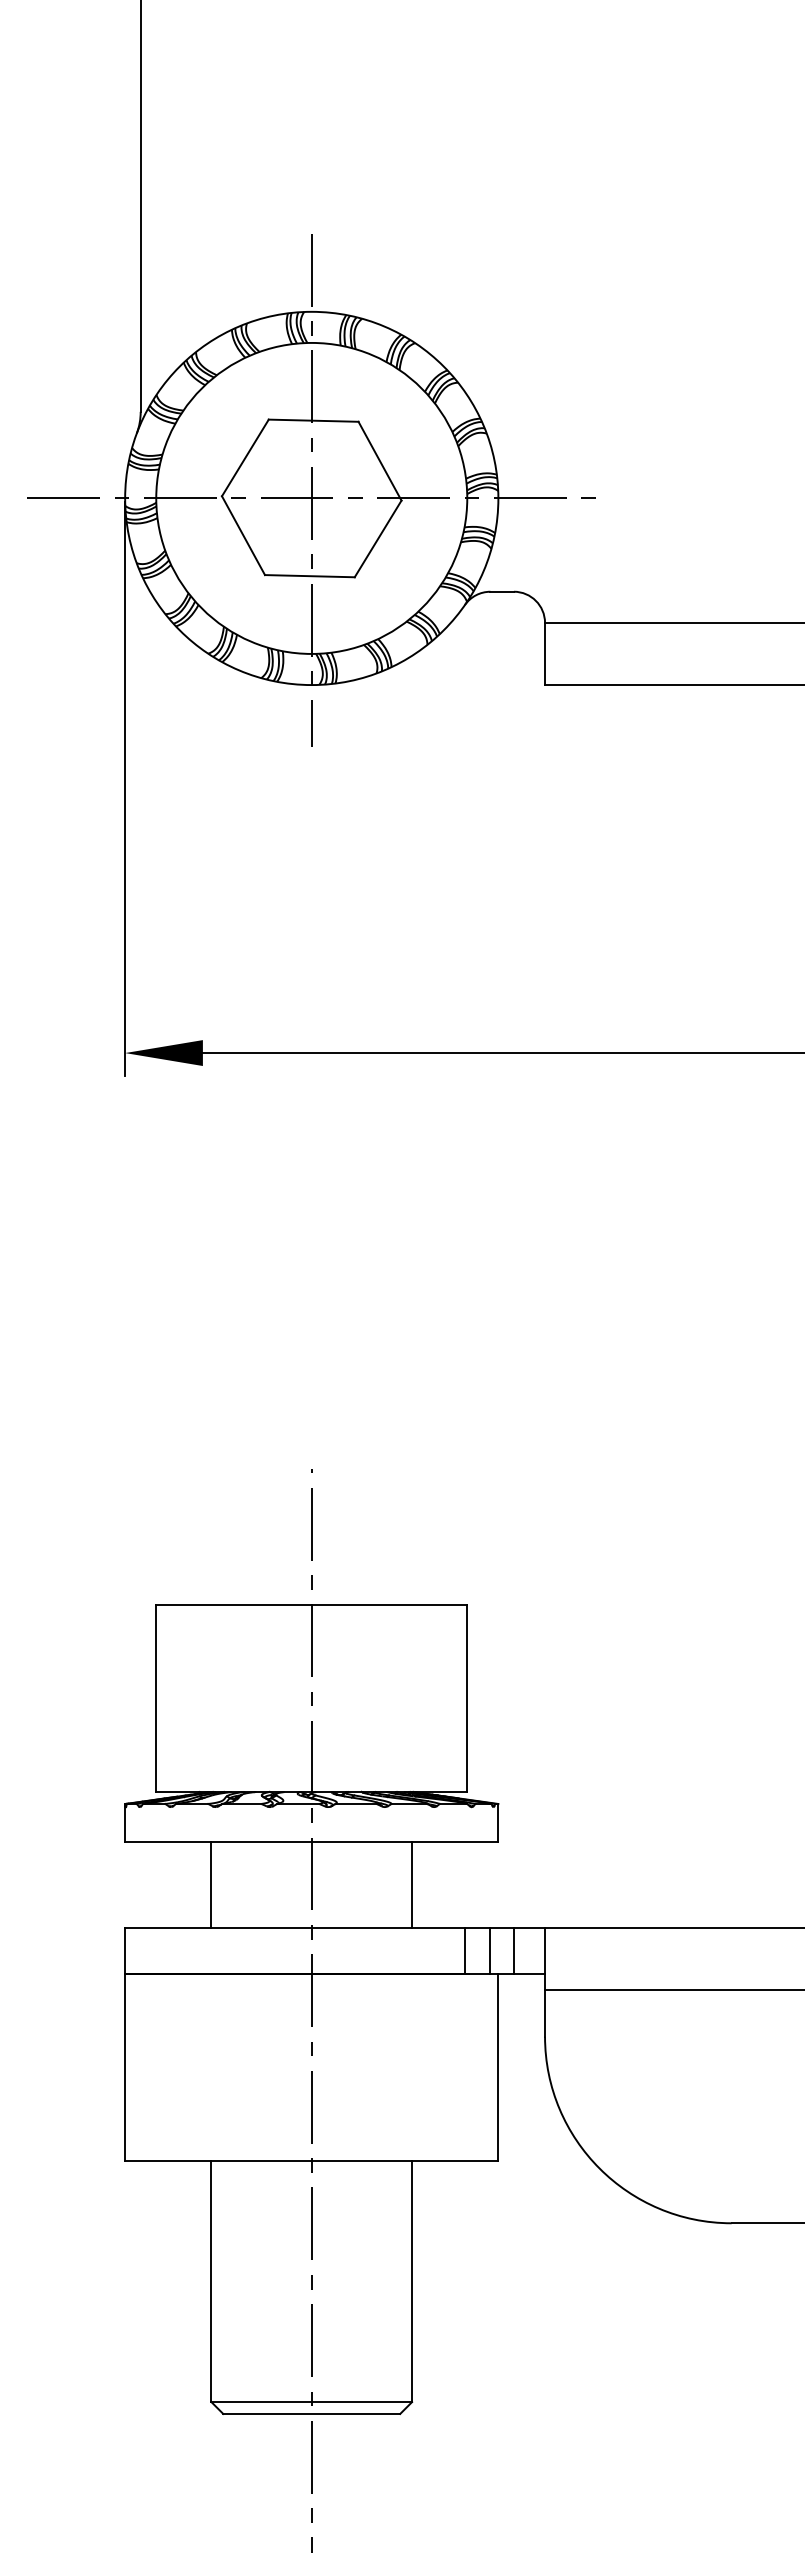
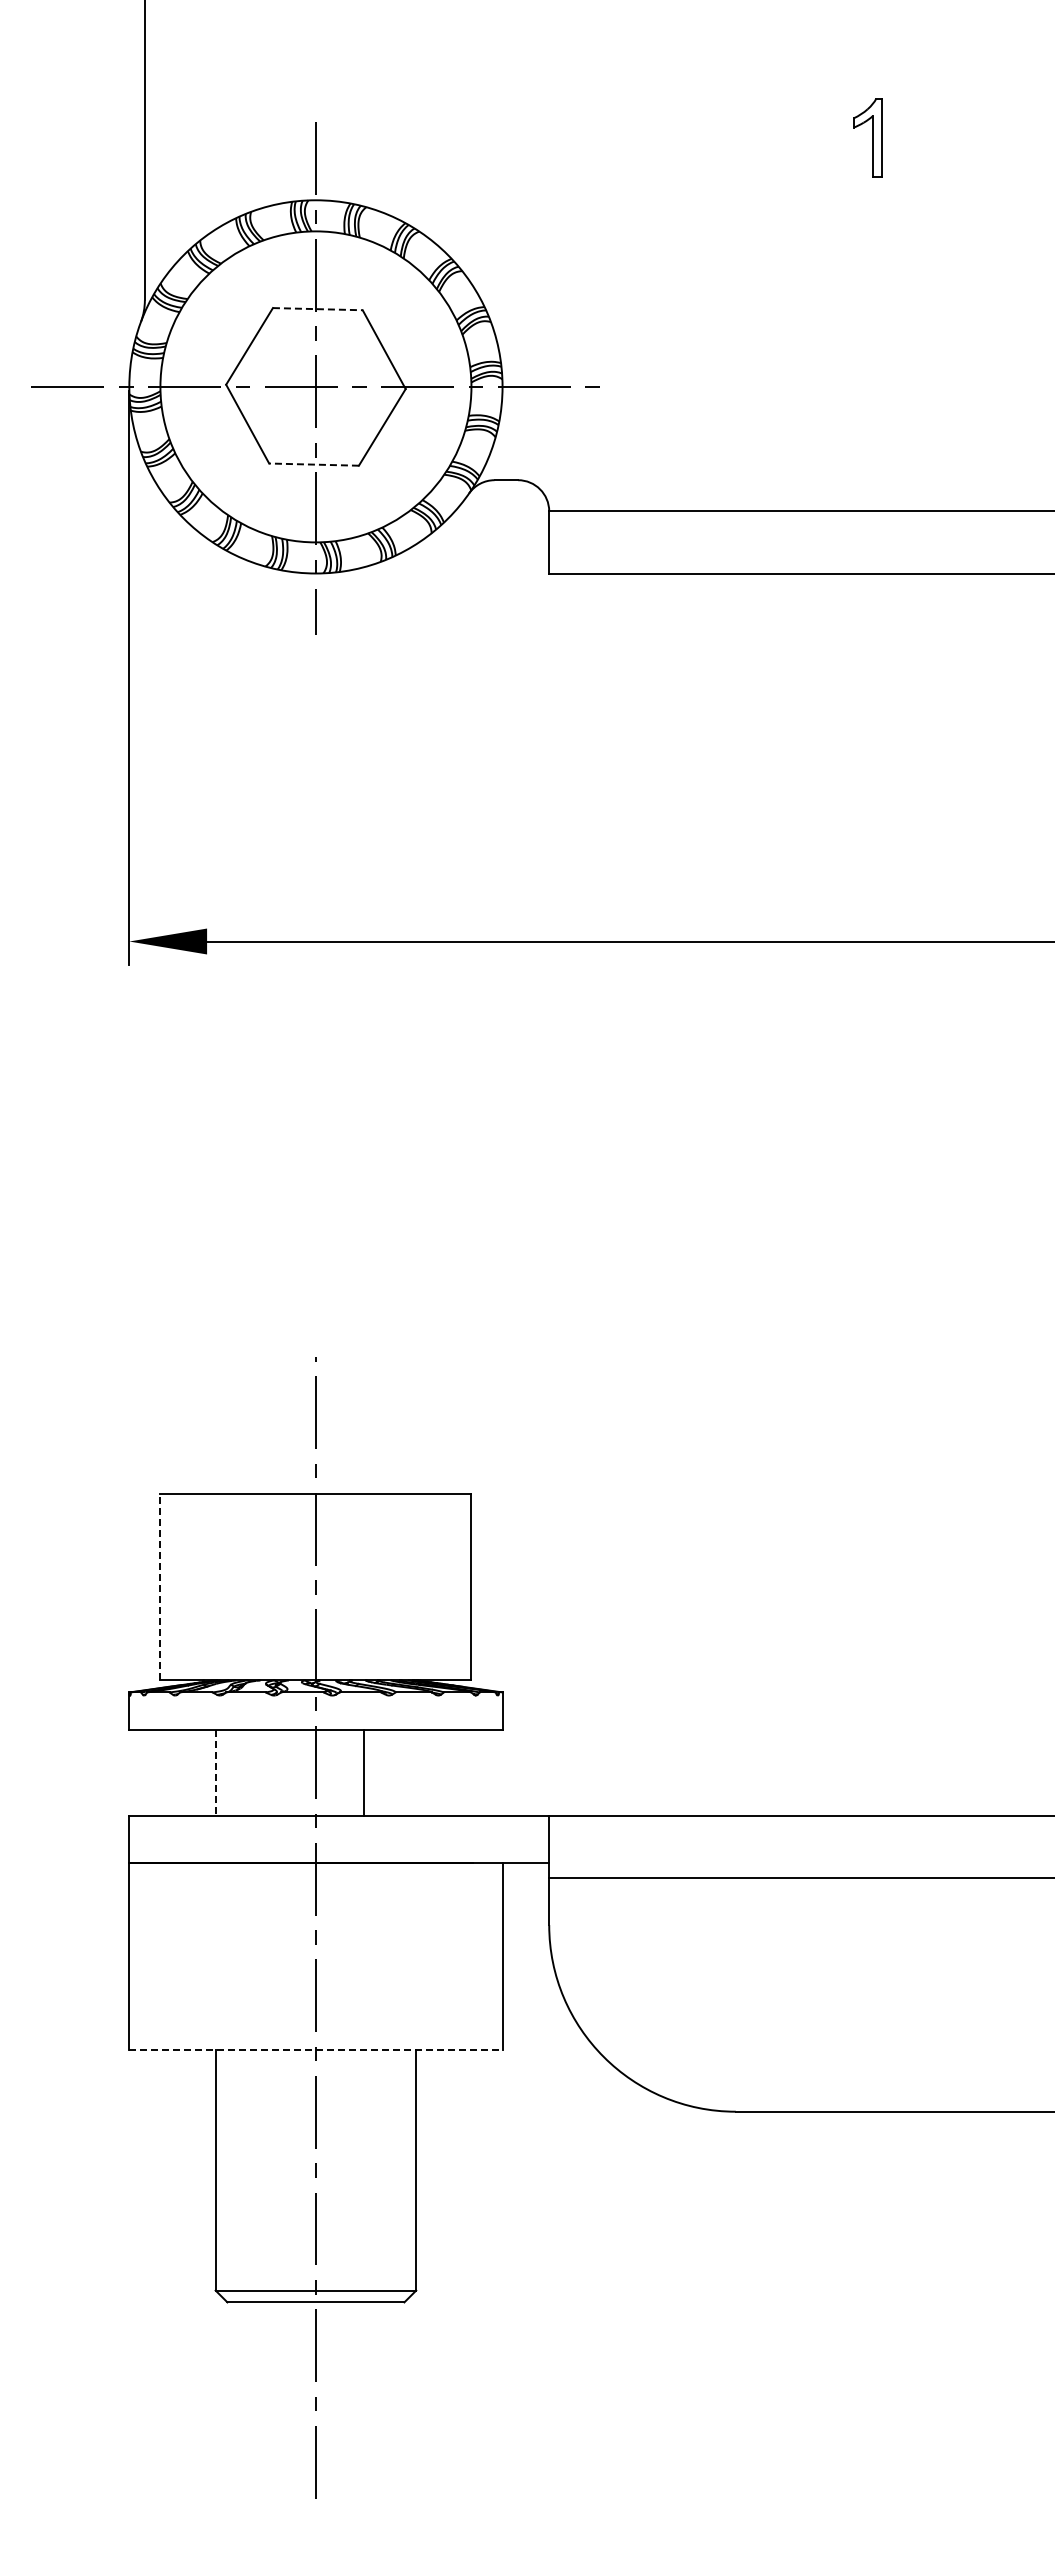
line: (313, 421) -> (317, 309), solid -> dashed
line: (310, 576) -> (314, 464), solid -> dashed
line: (156, 1698) -> (160, 1586), solid -> dashed
line: (211, 1885) -> (215, 1773), solid -> dashed
line: (412, 1885) -> (364, 1773), moved
line: (465, 1951) -> (469, 1839), removed
line: (490, 1951) -> (494, 1839), removed
line: (514, 1951) -> (518, 1839), removed
line: (311, 2161) -> (315, 2049), solid -> dashed

